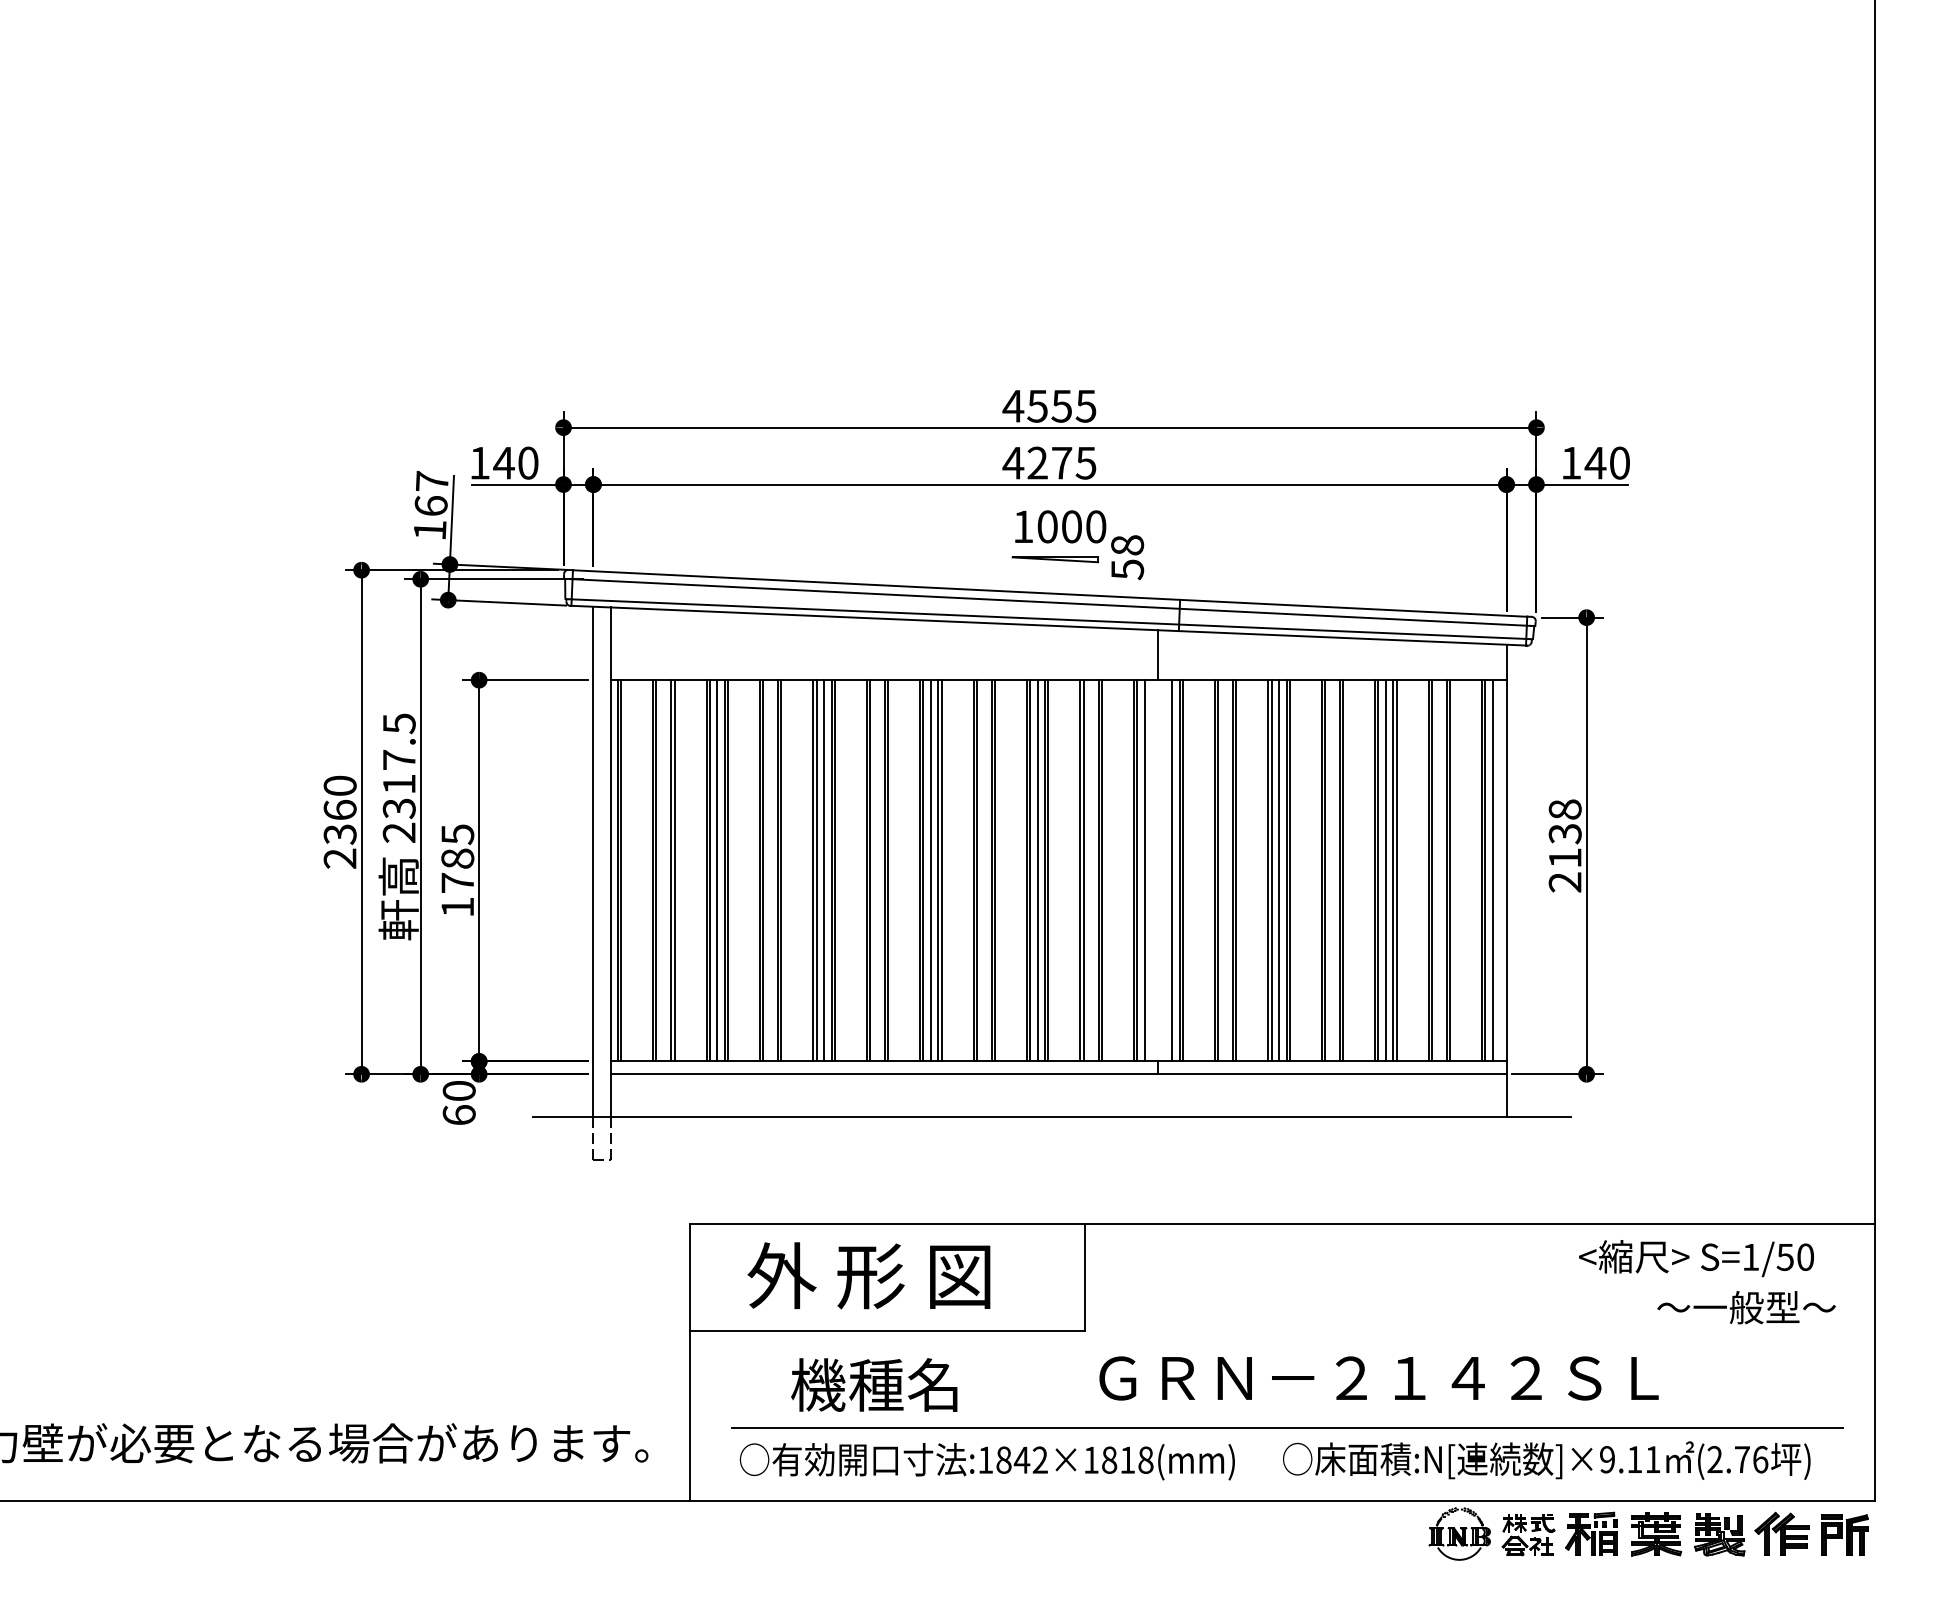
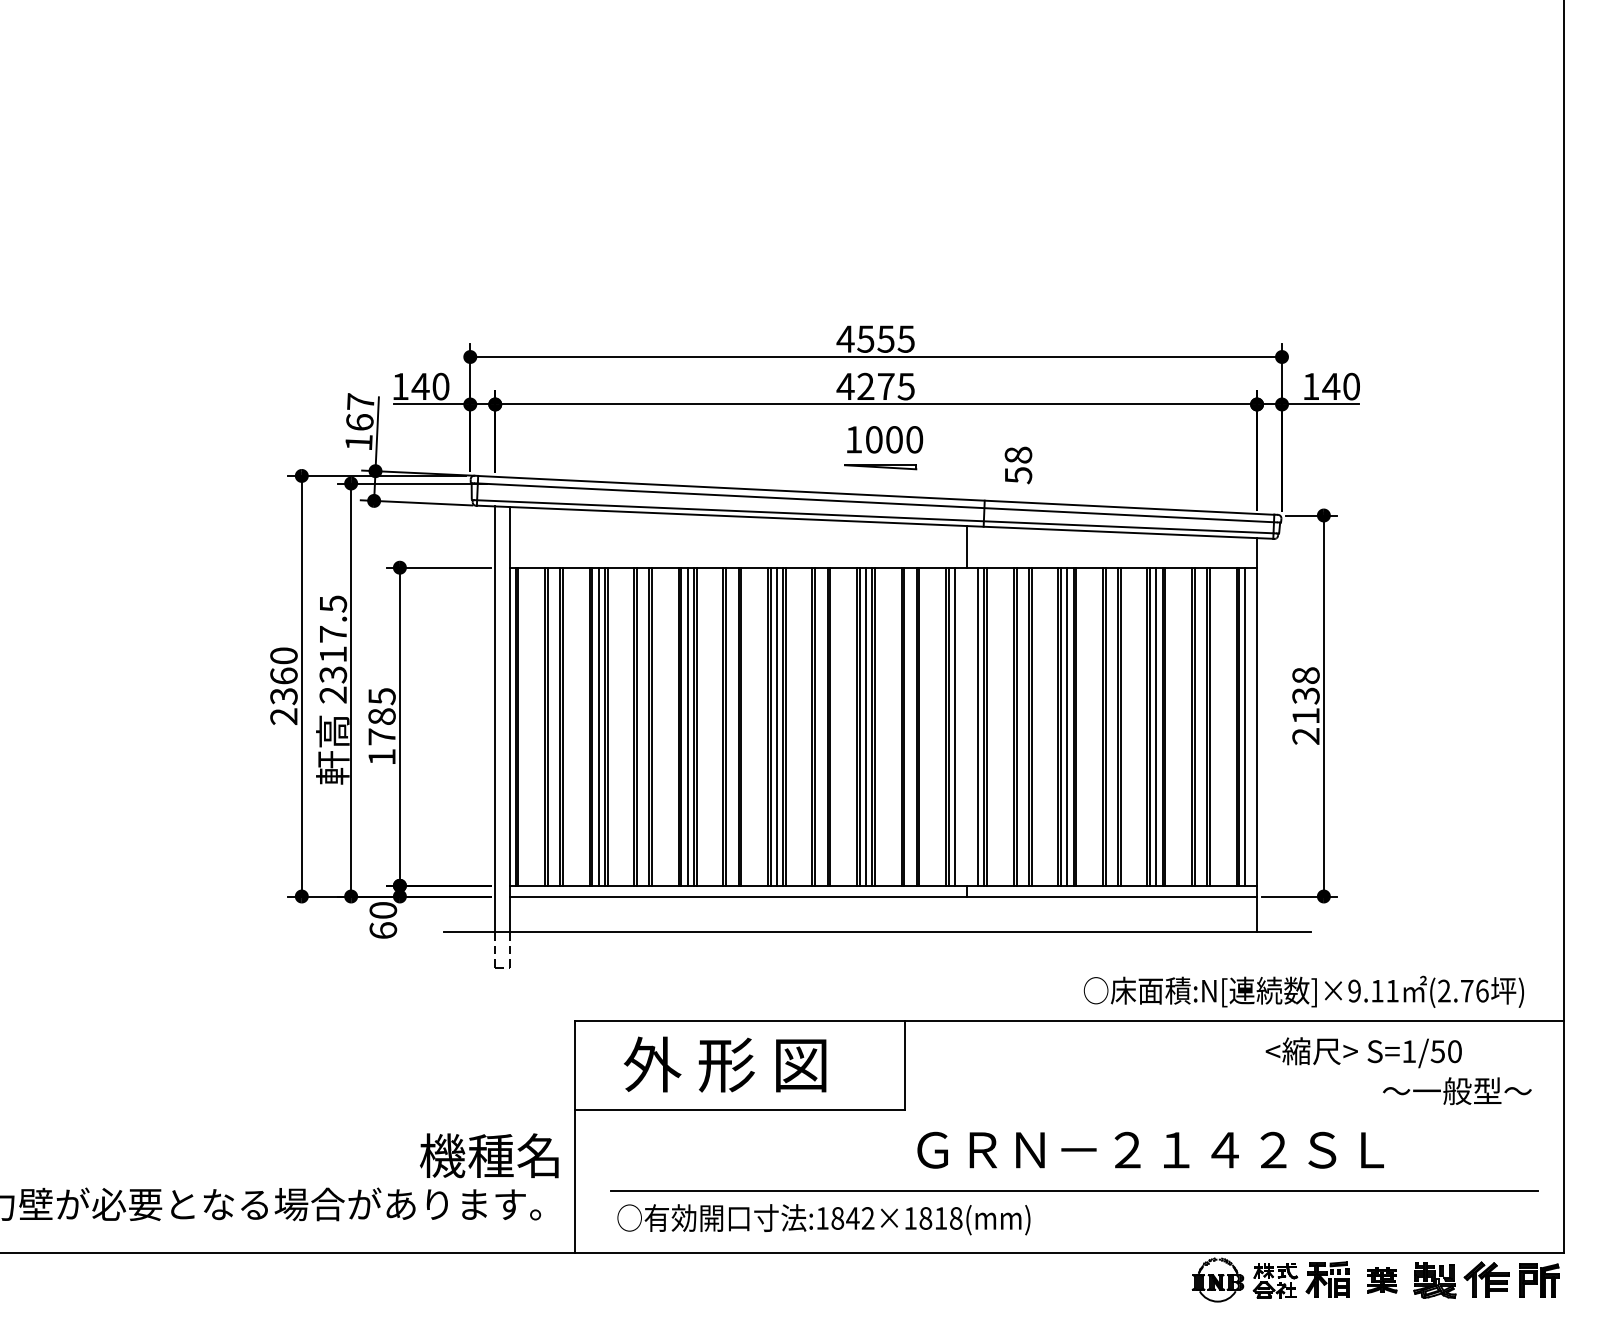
text: (1127, 557) -> (1018, 465), moved
text: (1696, 1258) -> (1363, 1052), moved
text: (874, 1384) -> (489, 1155), moved
text: (1546, 1460) -> (1303, 991), moved
part: (1656, 1534) -> (1382, 1280), size x0.7

